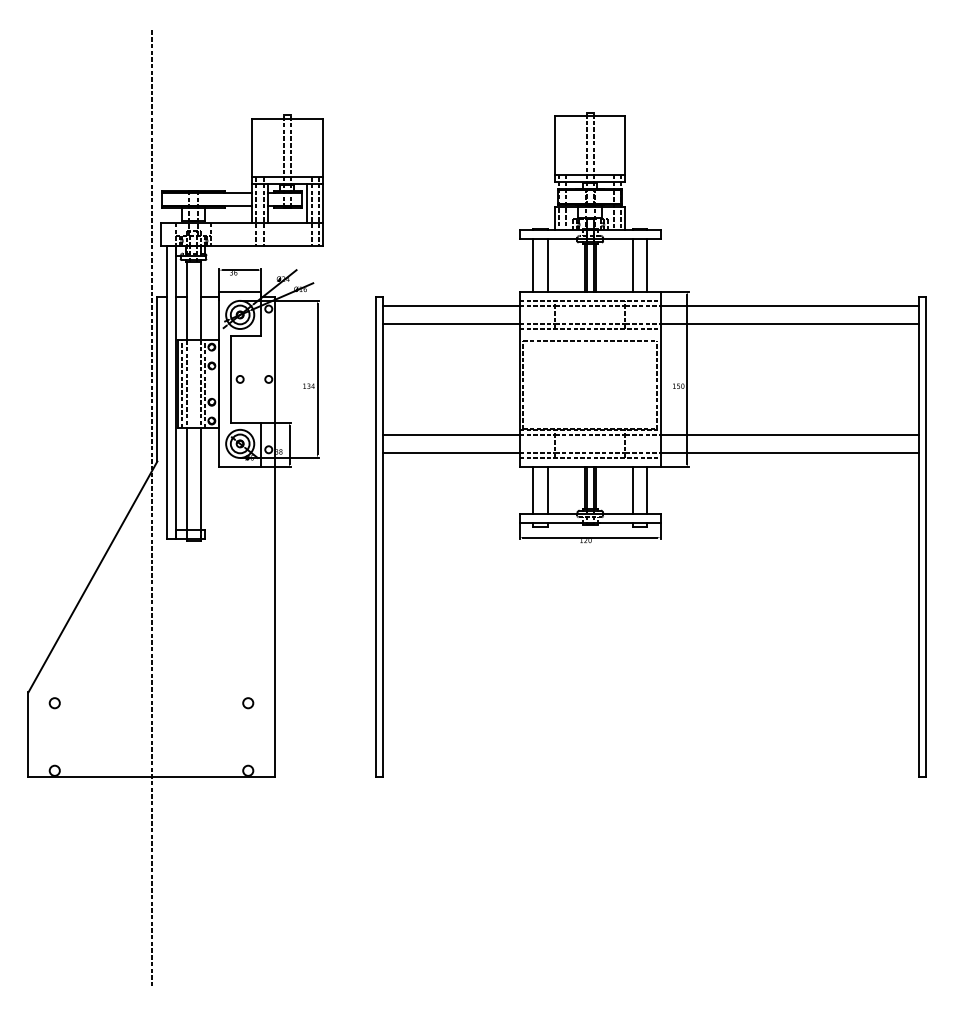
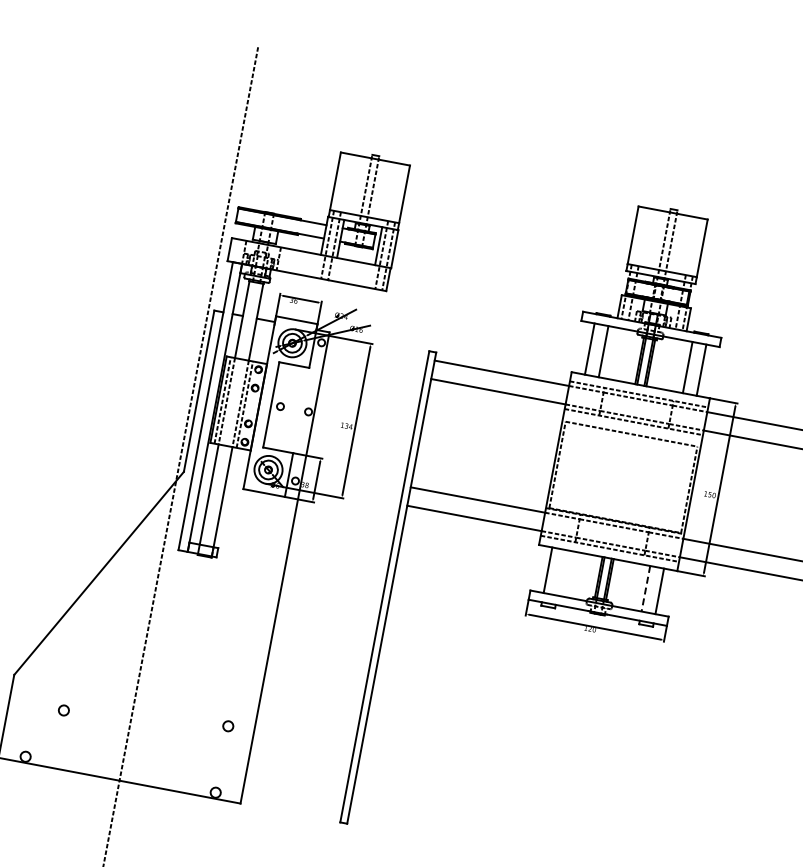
line: (547, 490) -> (561, 572), removed
line: (633, 491) -> (646, 589), solid -> dashed
circle: (54, 703) -> (63, 710), moved

